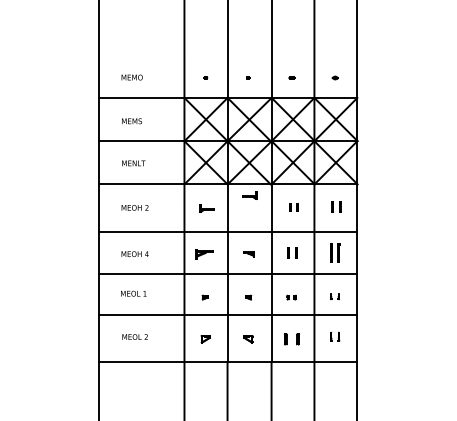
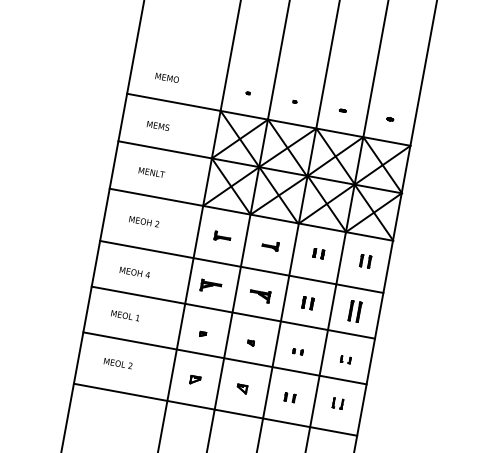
part: (249, 195) -> (269, 245), moved
part: (248, 254) -> (259, 295), size x1.67
part: (291, 339) -> (289, 397), size x0.62

